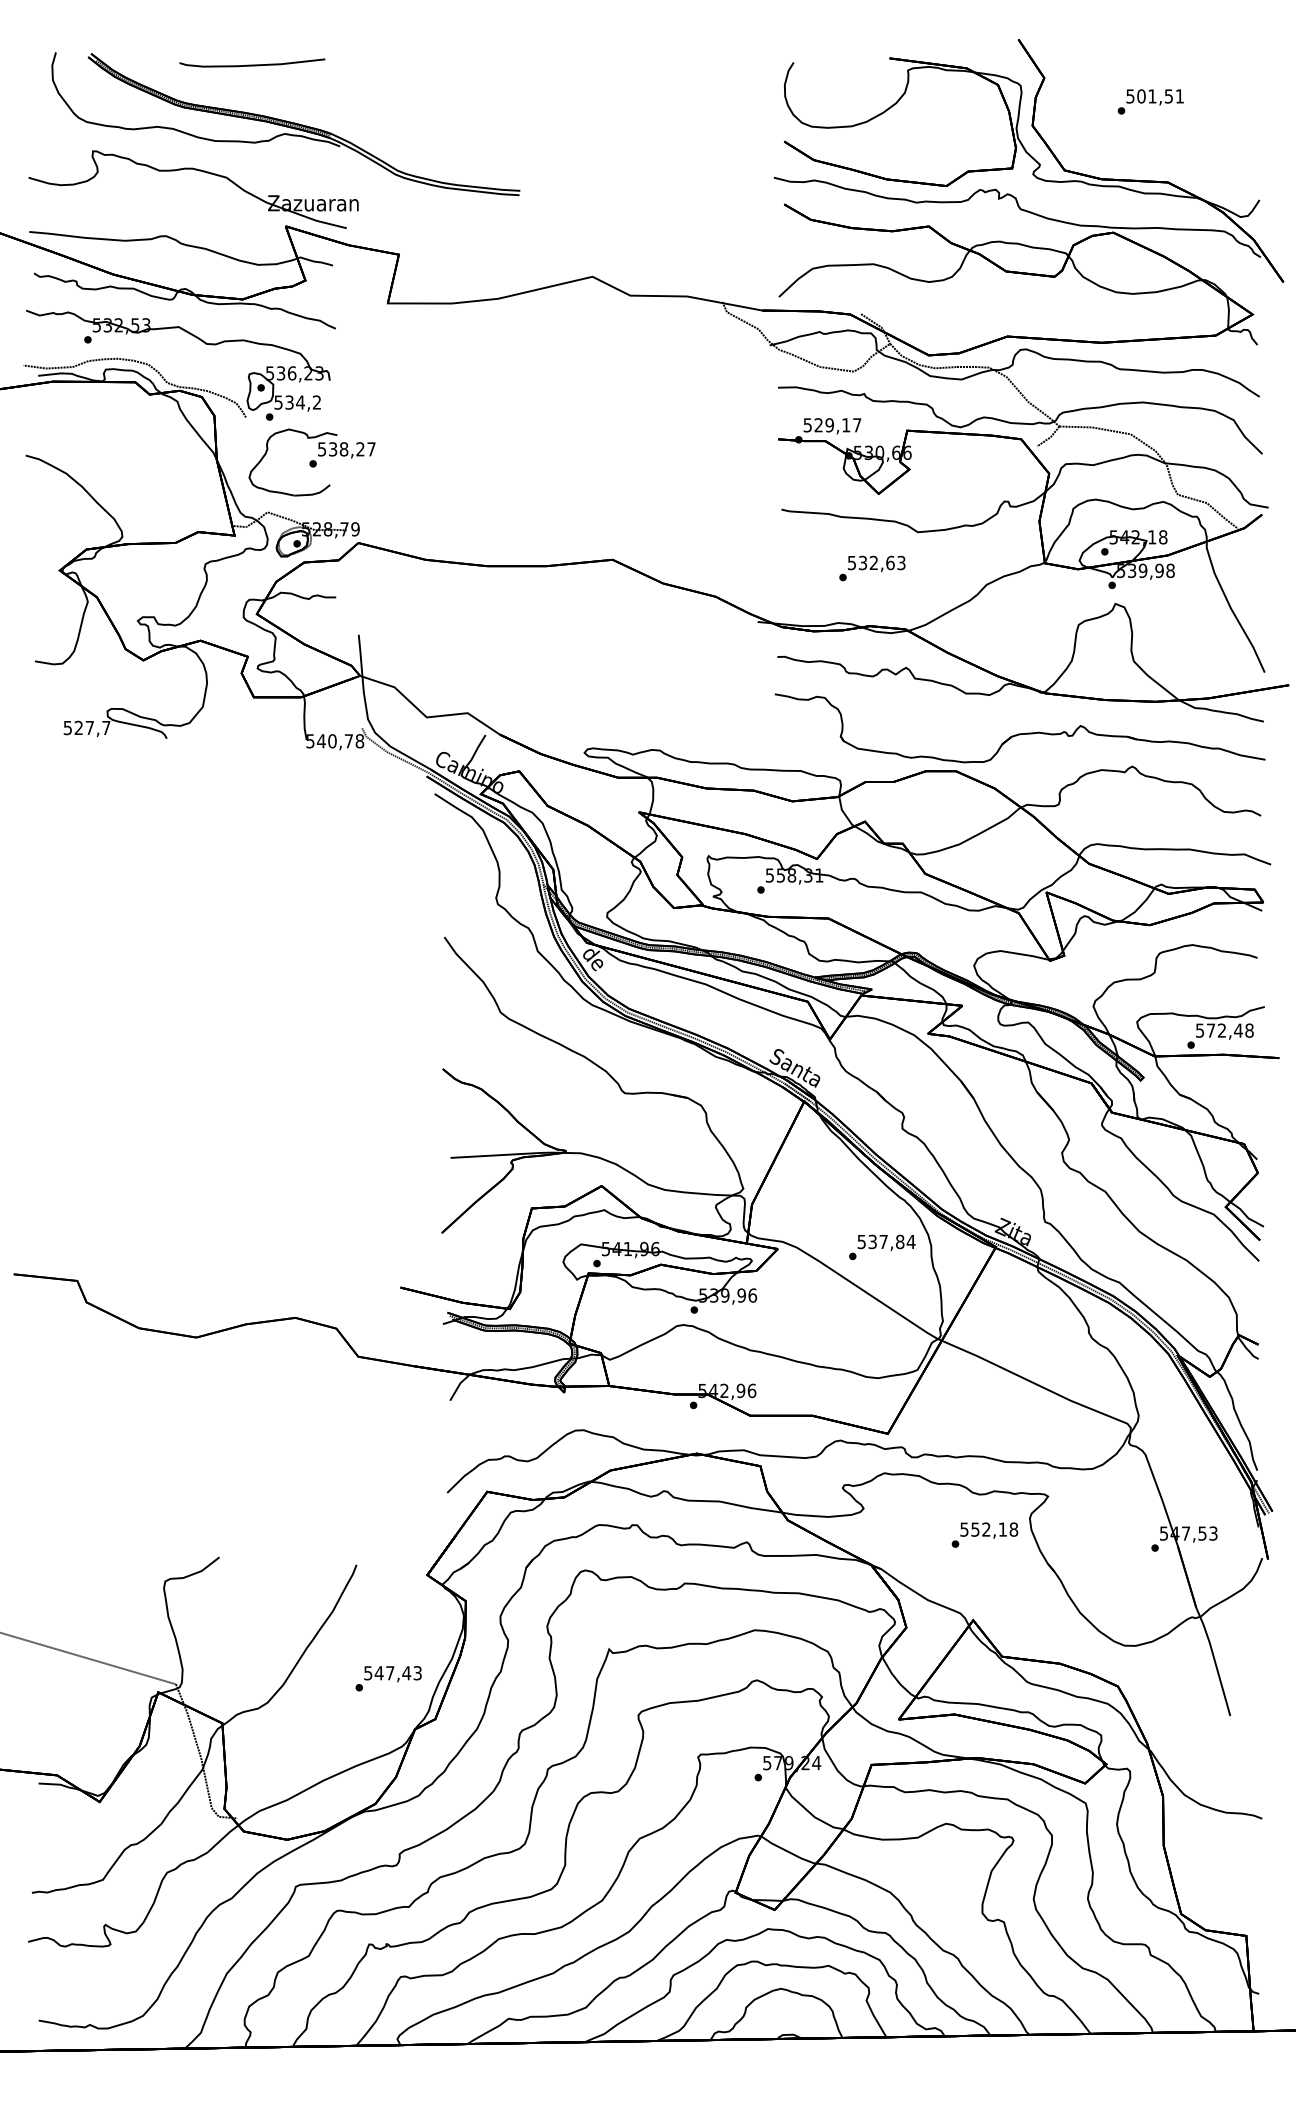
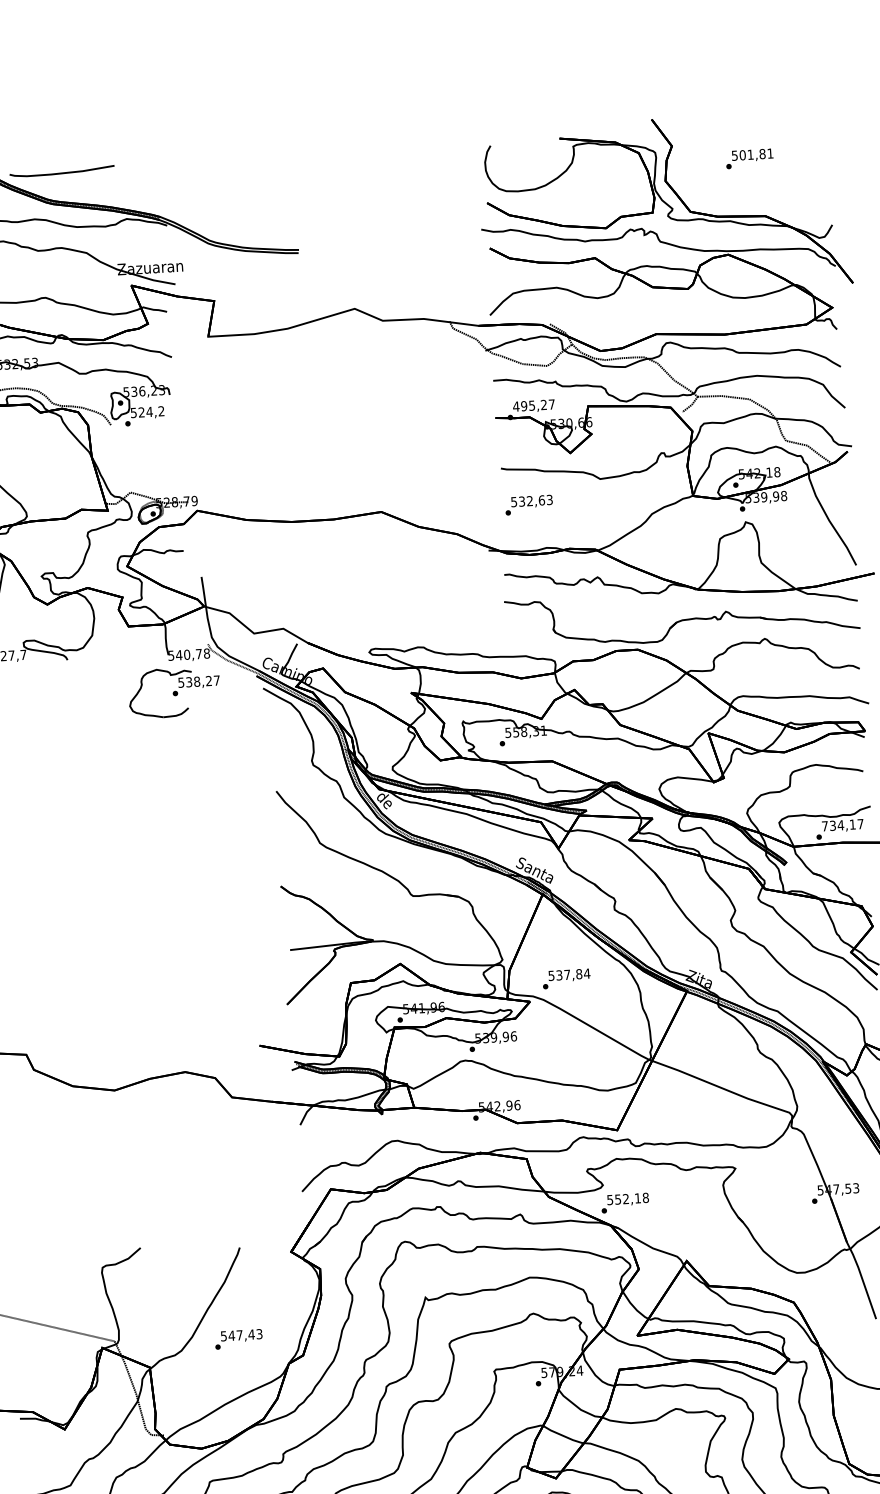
part: (252, 62) -> (62, 171), moved
text: (1168, 96) -> (762, 154), 501,51 -> 501,81
text: (289, 402) -> (141, 412), 534,2 -> 524,2
text: (826, 425) -> (529, 406), 529,17 -> 495,27
part: (311, 462) -> (174, 692), moved
text: (872, 568) -> (529, 505), moved
text: (1224, 1030) -> (842, 825), 572,48 -> 734,17
text: (882, 1247) -> (566, 978), moved
text: (984, 1534) -> (624, 1202), moved
text: (388, 1678) -> (238, 1339), moved

